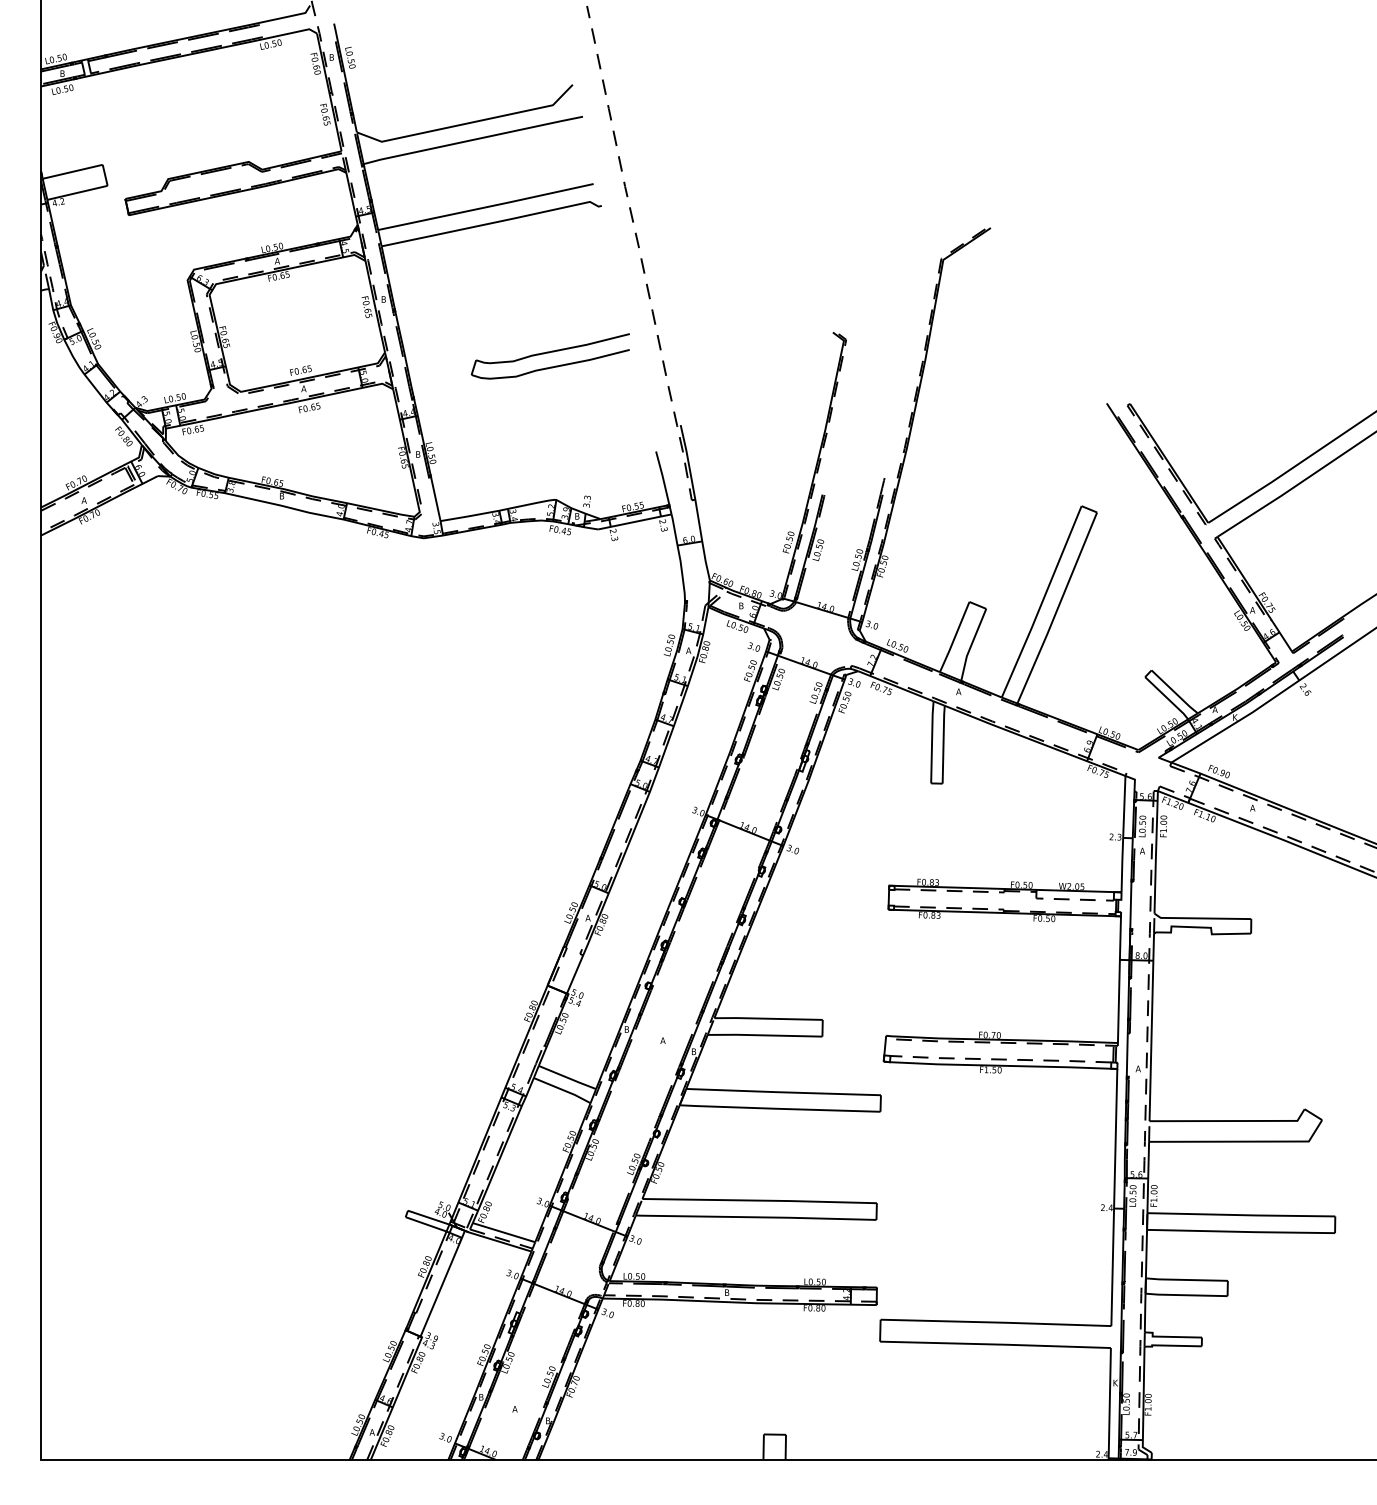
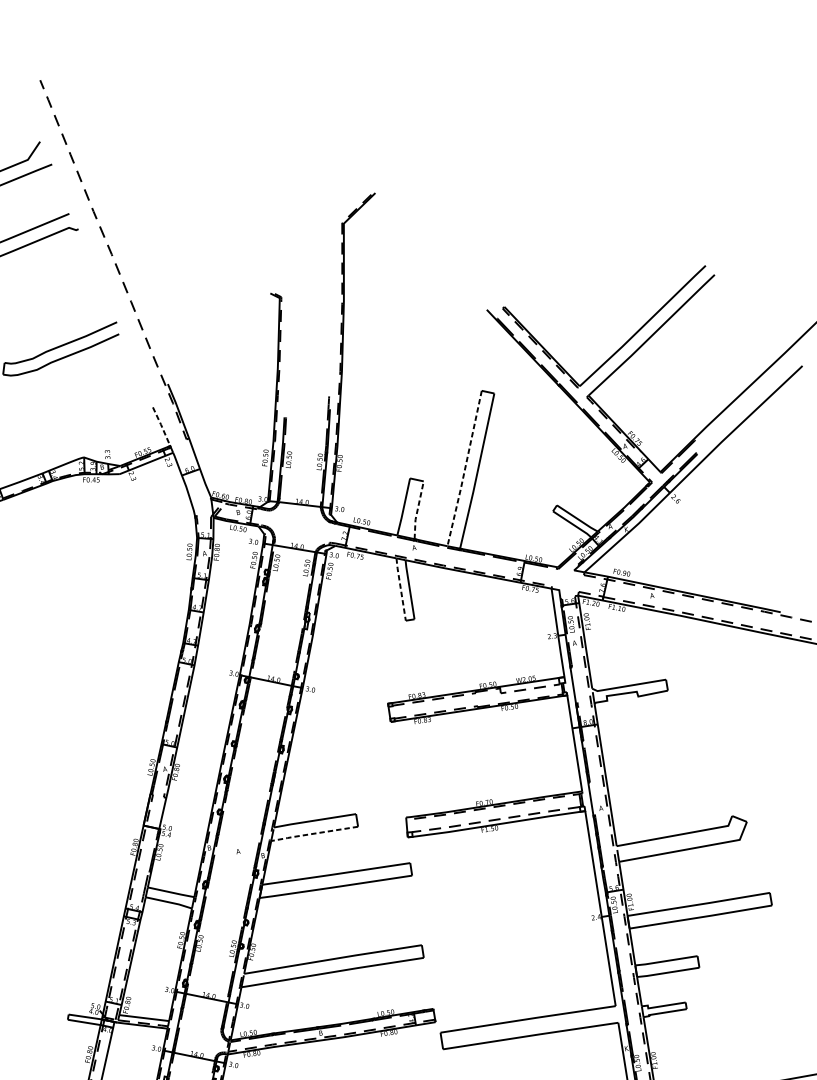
line: (663, 478) -> (162, 426), solid -> dashed
line: (1042, 602) -> (465, 468), solid -> dashed
line: (971, 644) -> (417, 510), solid -> dashed
line: (932, 741) -> (401, 588), solid -> dashed
line: (763, 1035) -> (313, 833), solid -> dashed

